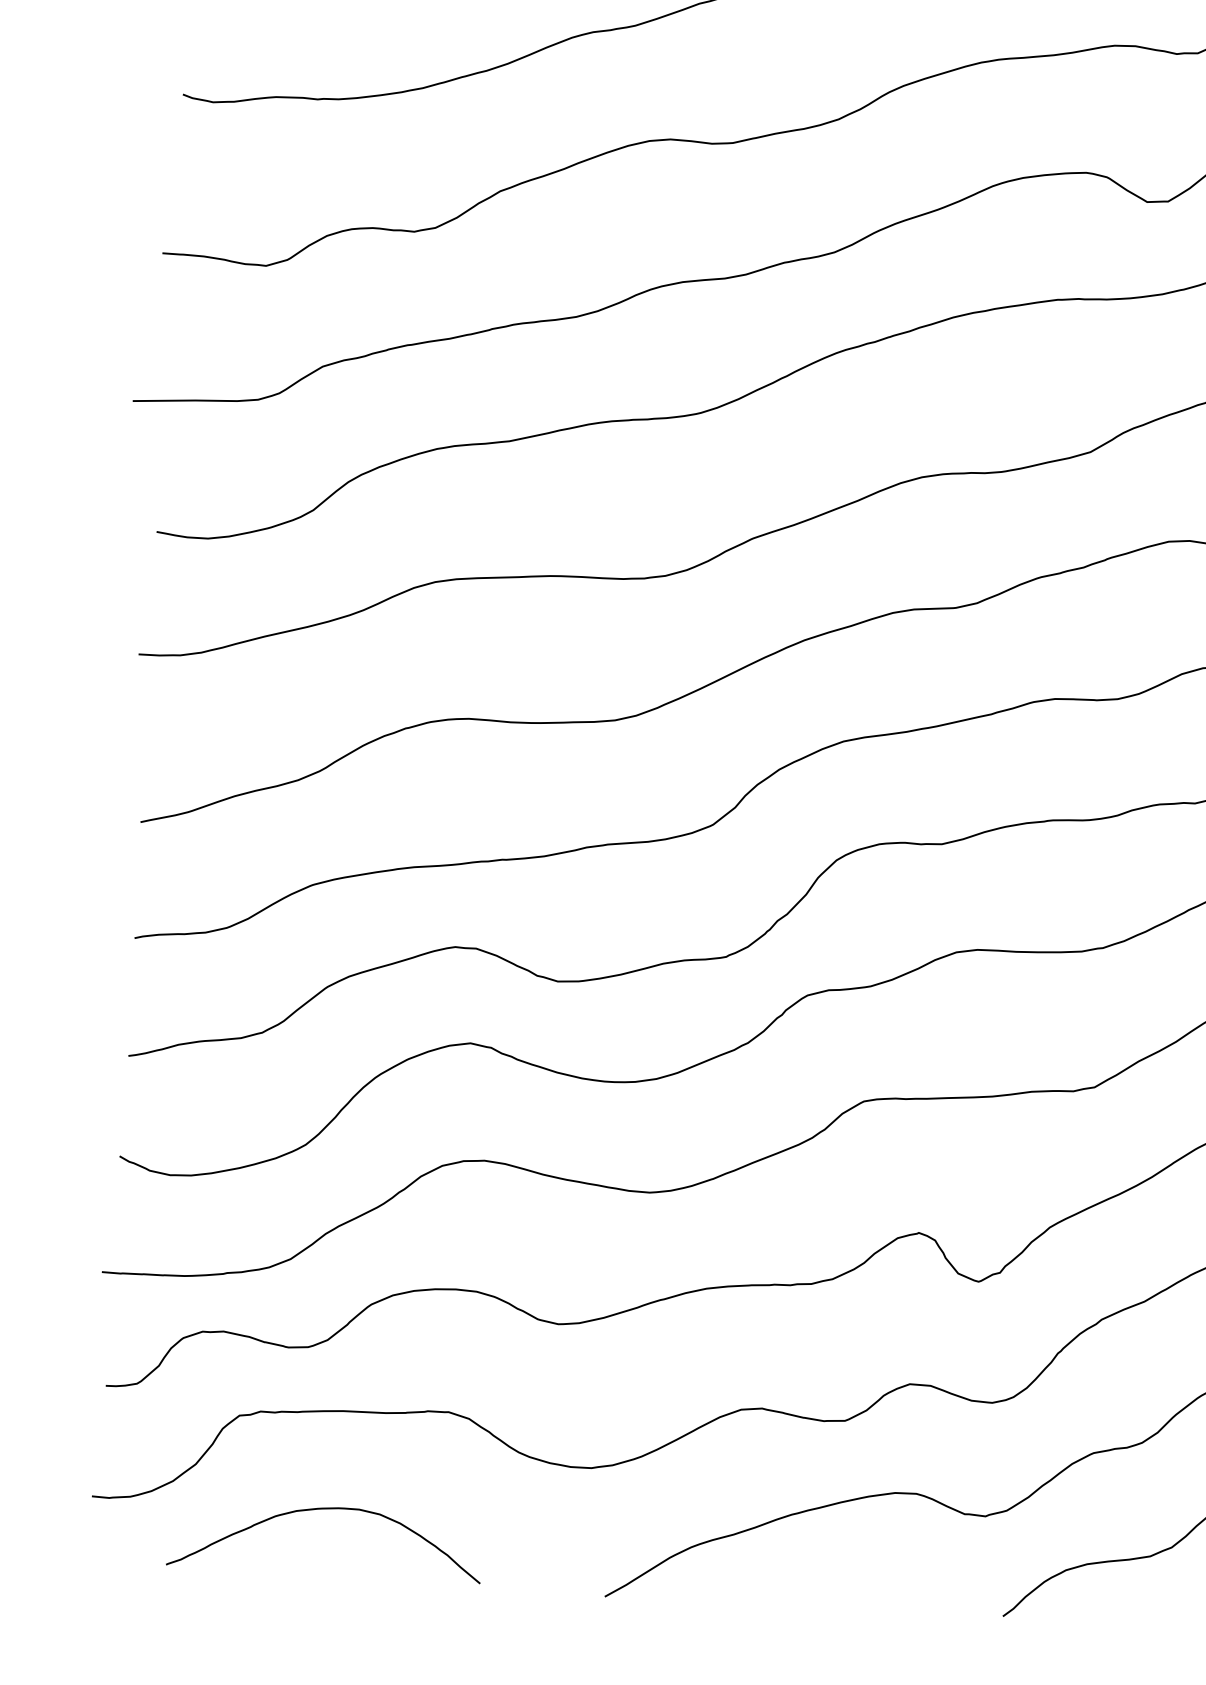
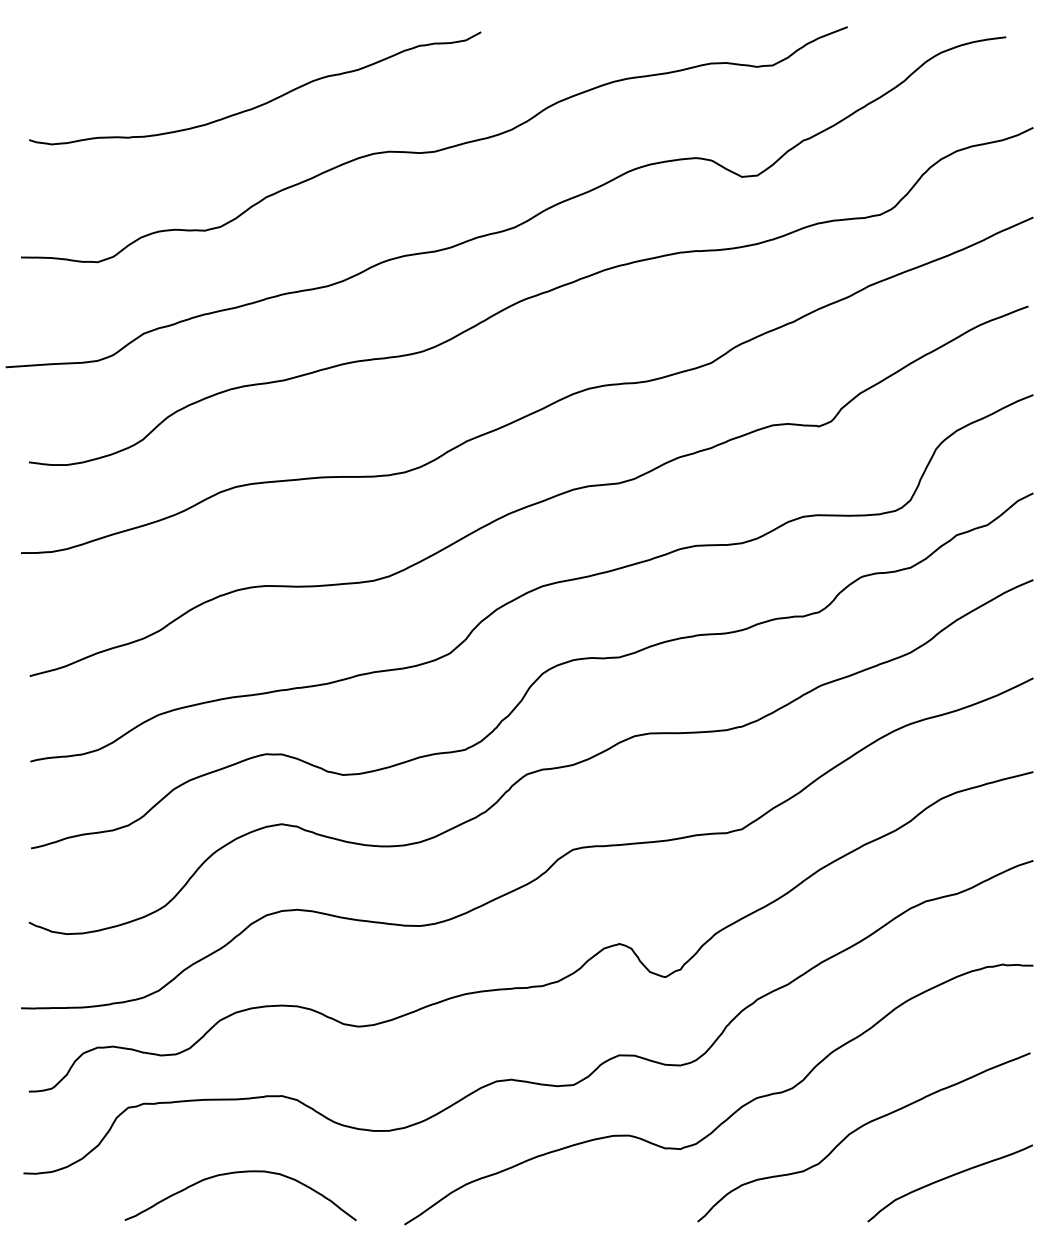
curve: (323, 1510) -> (238, 1173), moved

